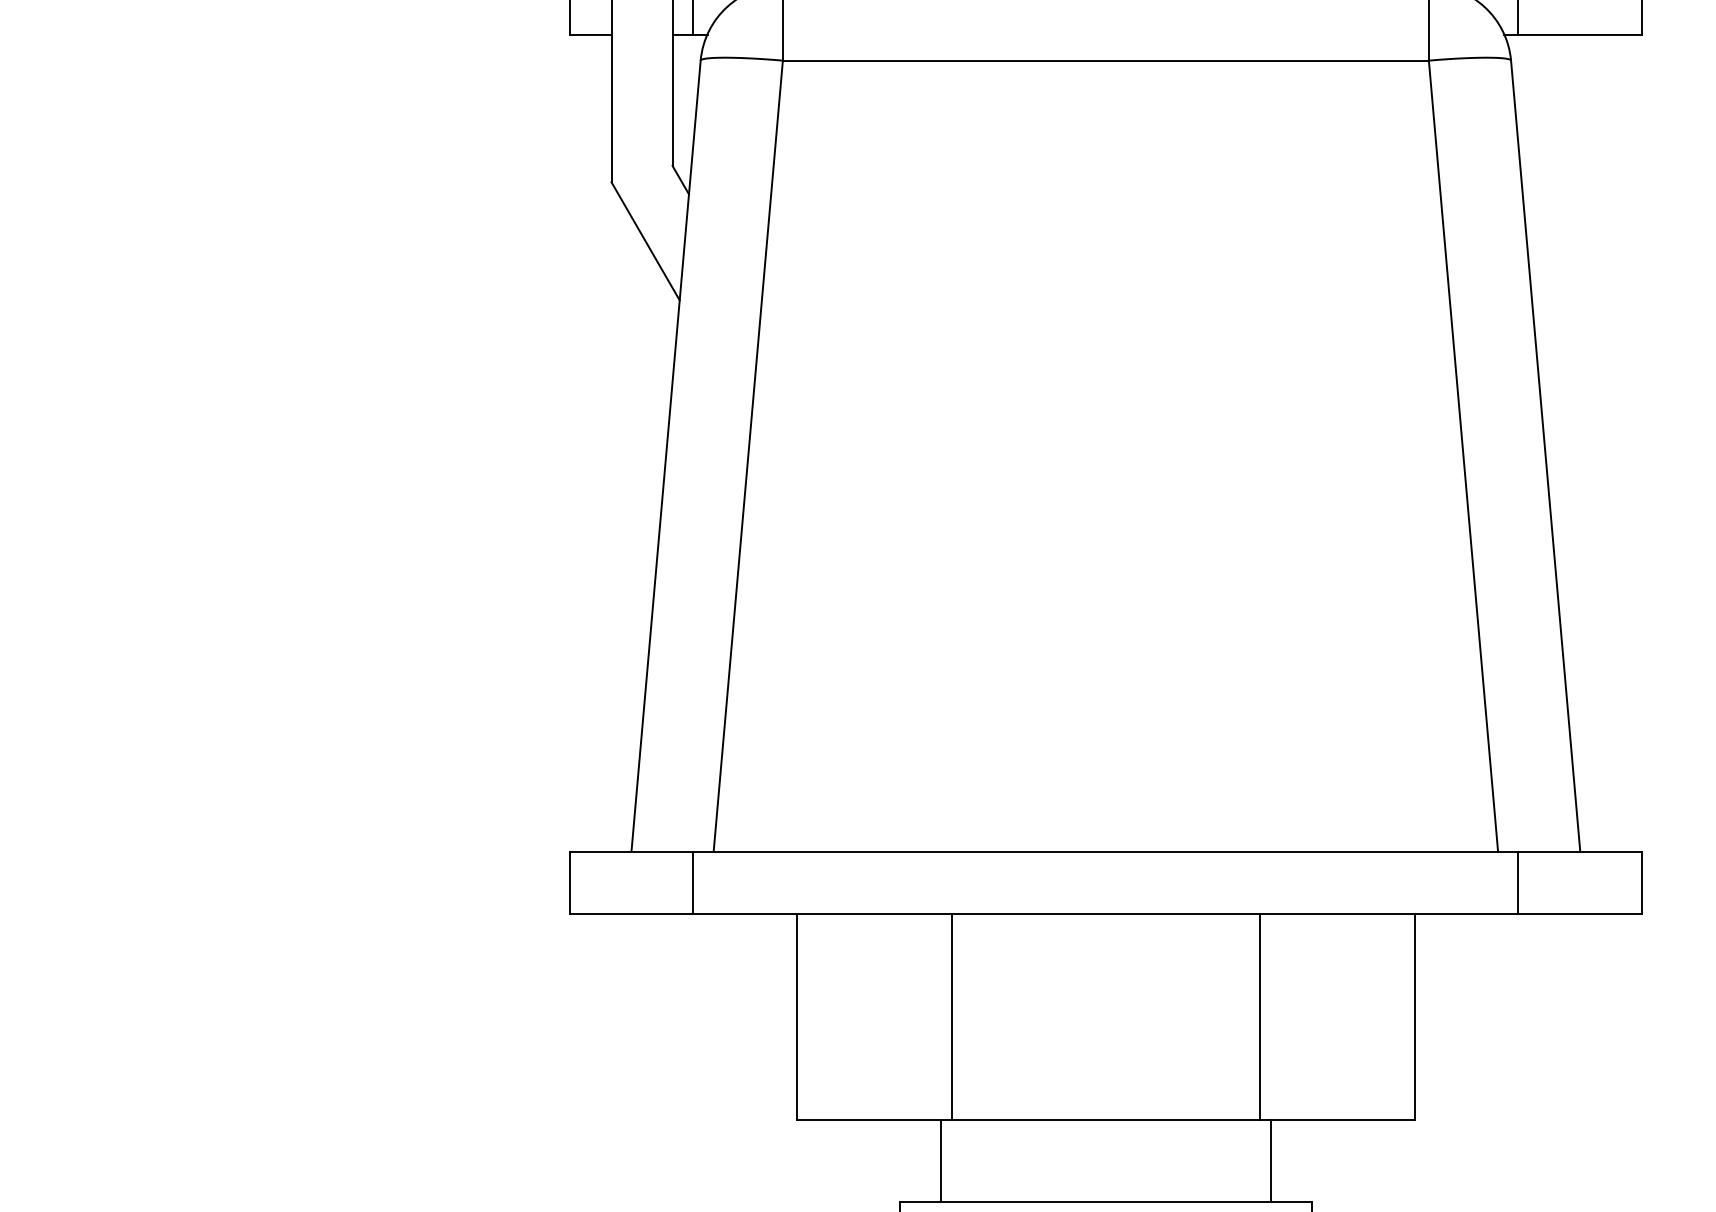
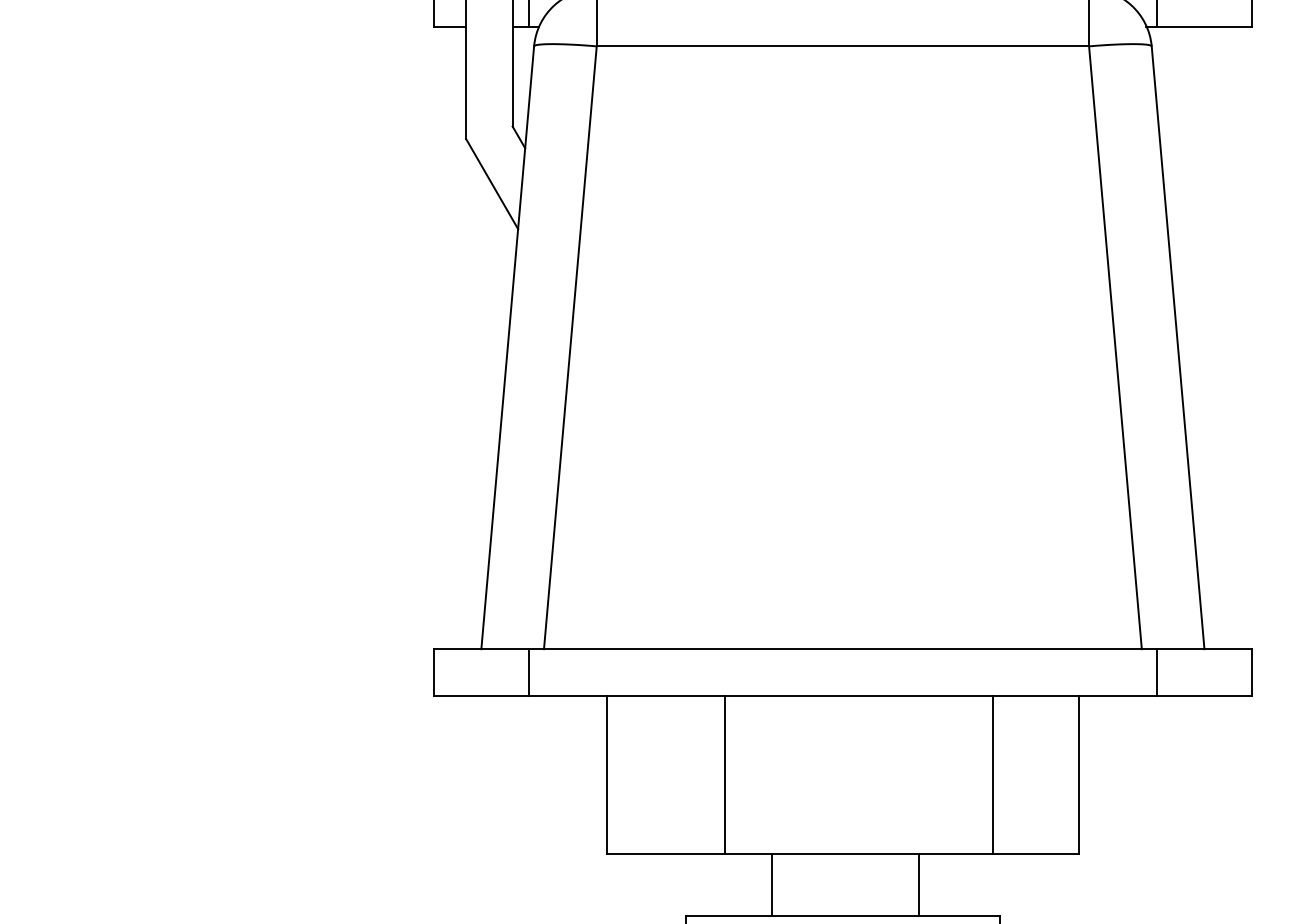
line: (1260, 1016) -> (992, 774), moved
line: (941, 1160) -> (772, 884), moved
line: (1270, 1160) -> (918, 884), moved

